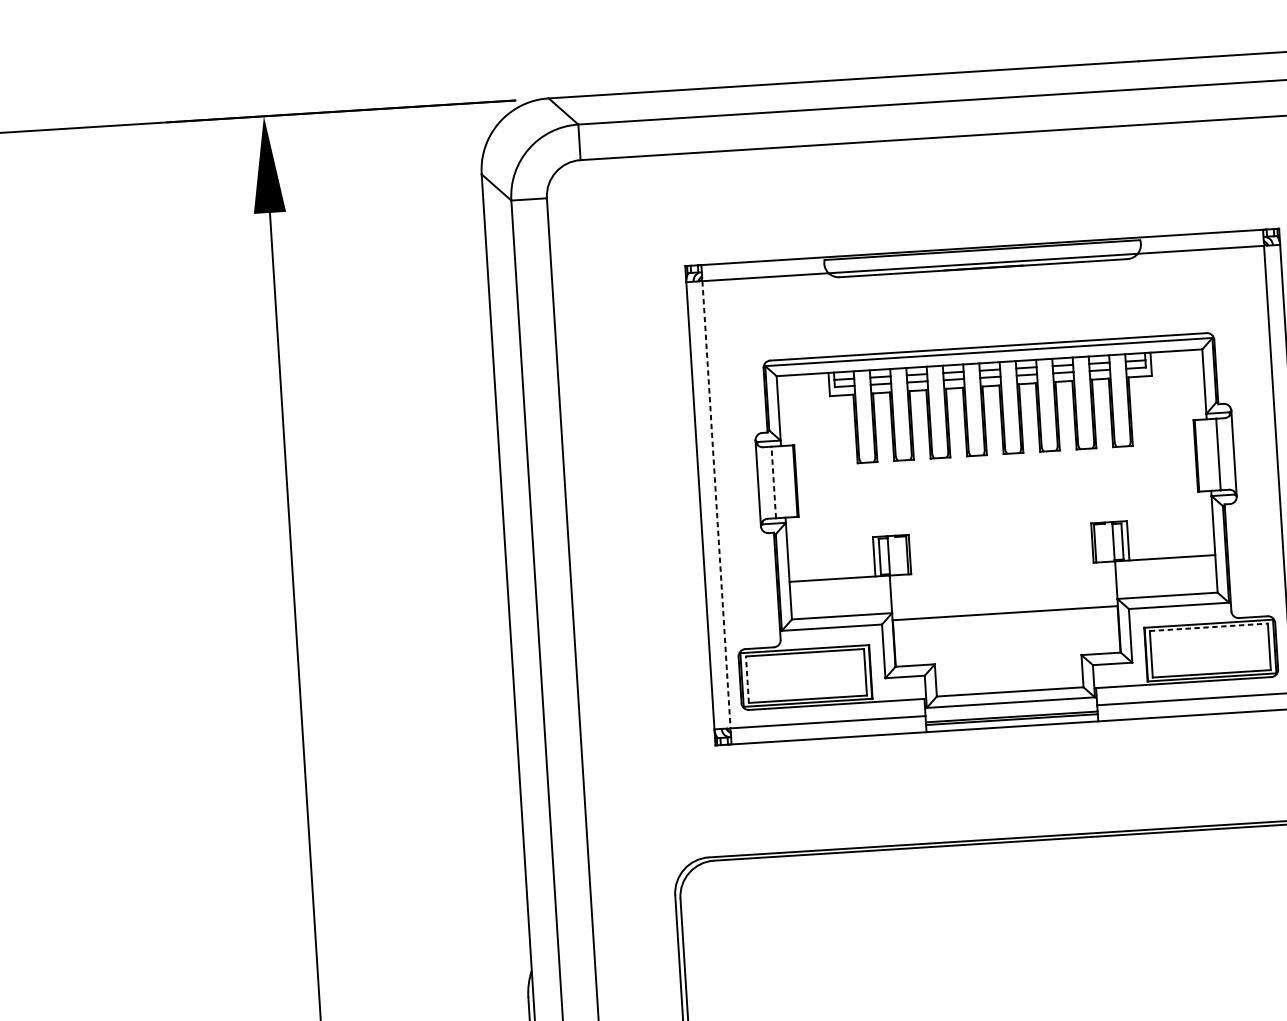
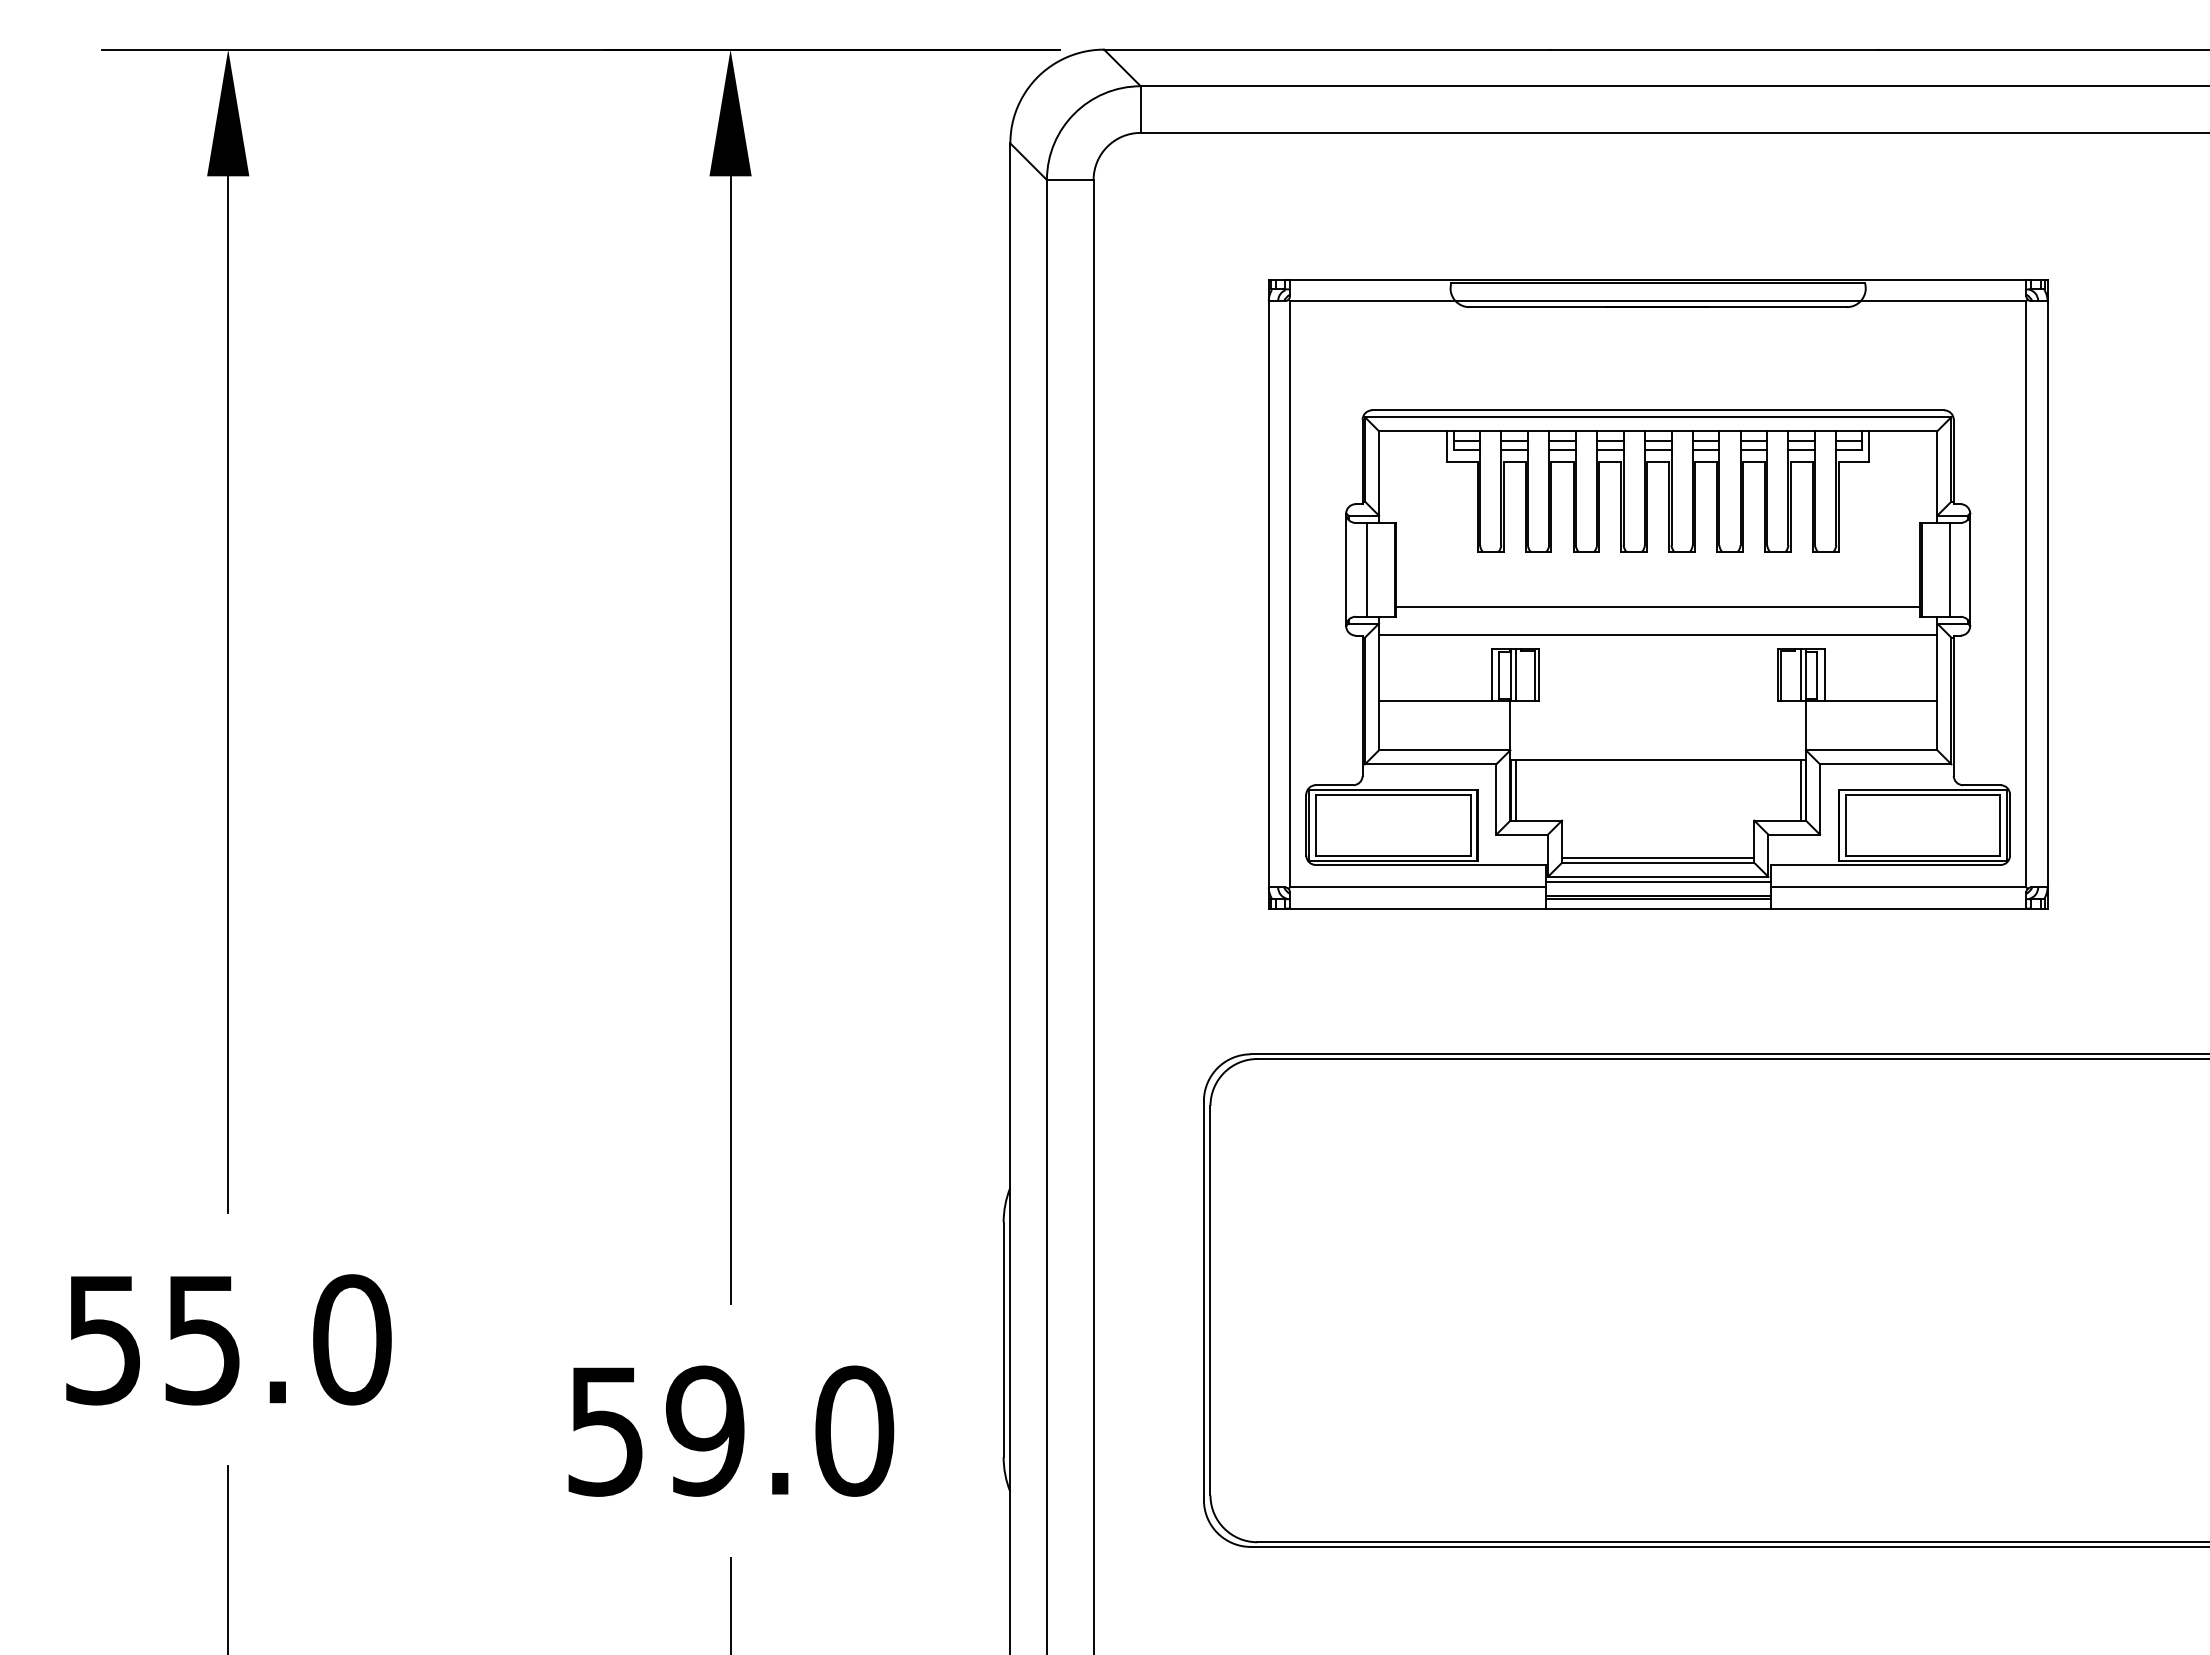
line: (773, 482) -> (1366, 569), dashed -> solid
line: (998, 497) -> (1658, 607), added
line: (716, 504) -> (1289, 594), dashed -> solid
line: (999, 518) -> (1658, 635), added
line: (1109, 542) -> (1800, 675), added
line: (892, 555) -> (1515, 675), added
line: (1209, 627) -> (1923, 794), dashed -> solid
line: (1115, 629) -> (1800, 789), added
line: (897, 642) -> (1515, 789), added
line: (747, 679) -> (1315, 824), dashed -> solid
line: (1010, 688) -> (1658, 858), added
line: (1010, 706) -> (1657, 881), added

